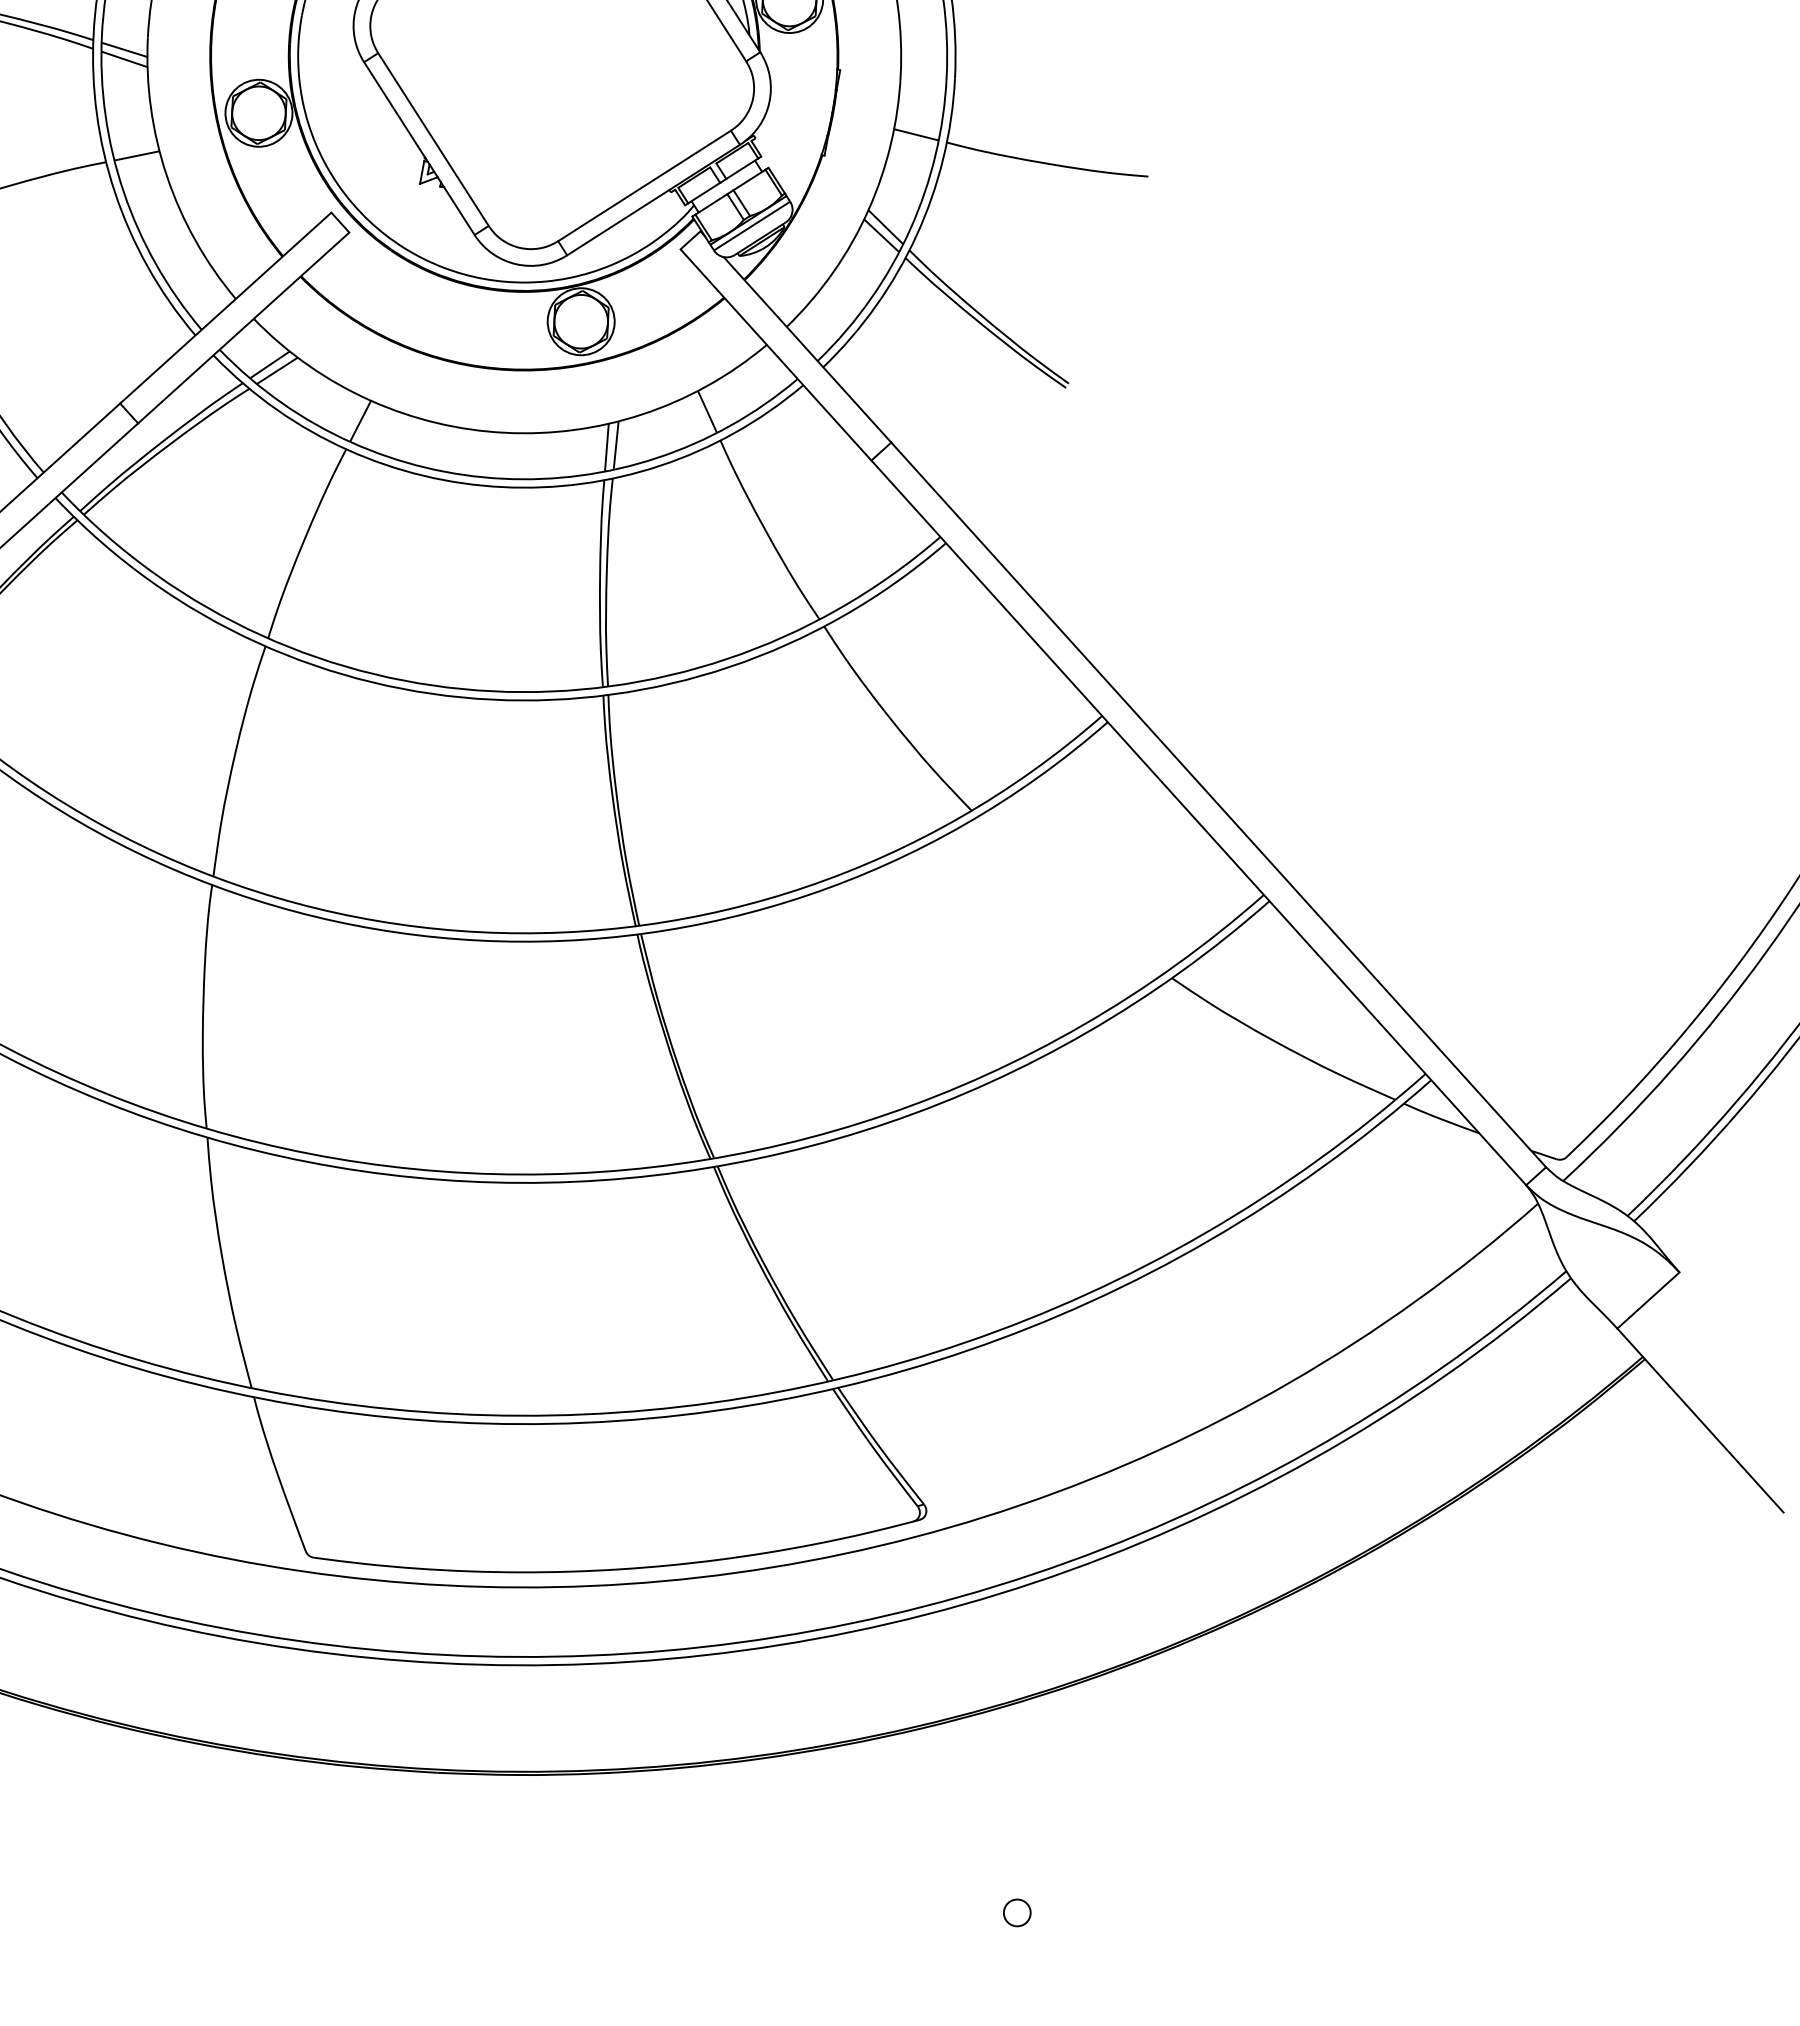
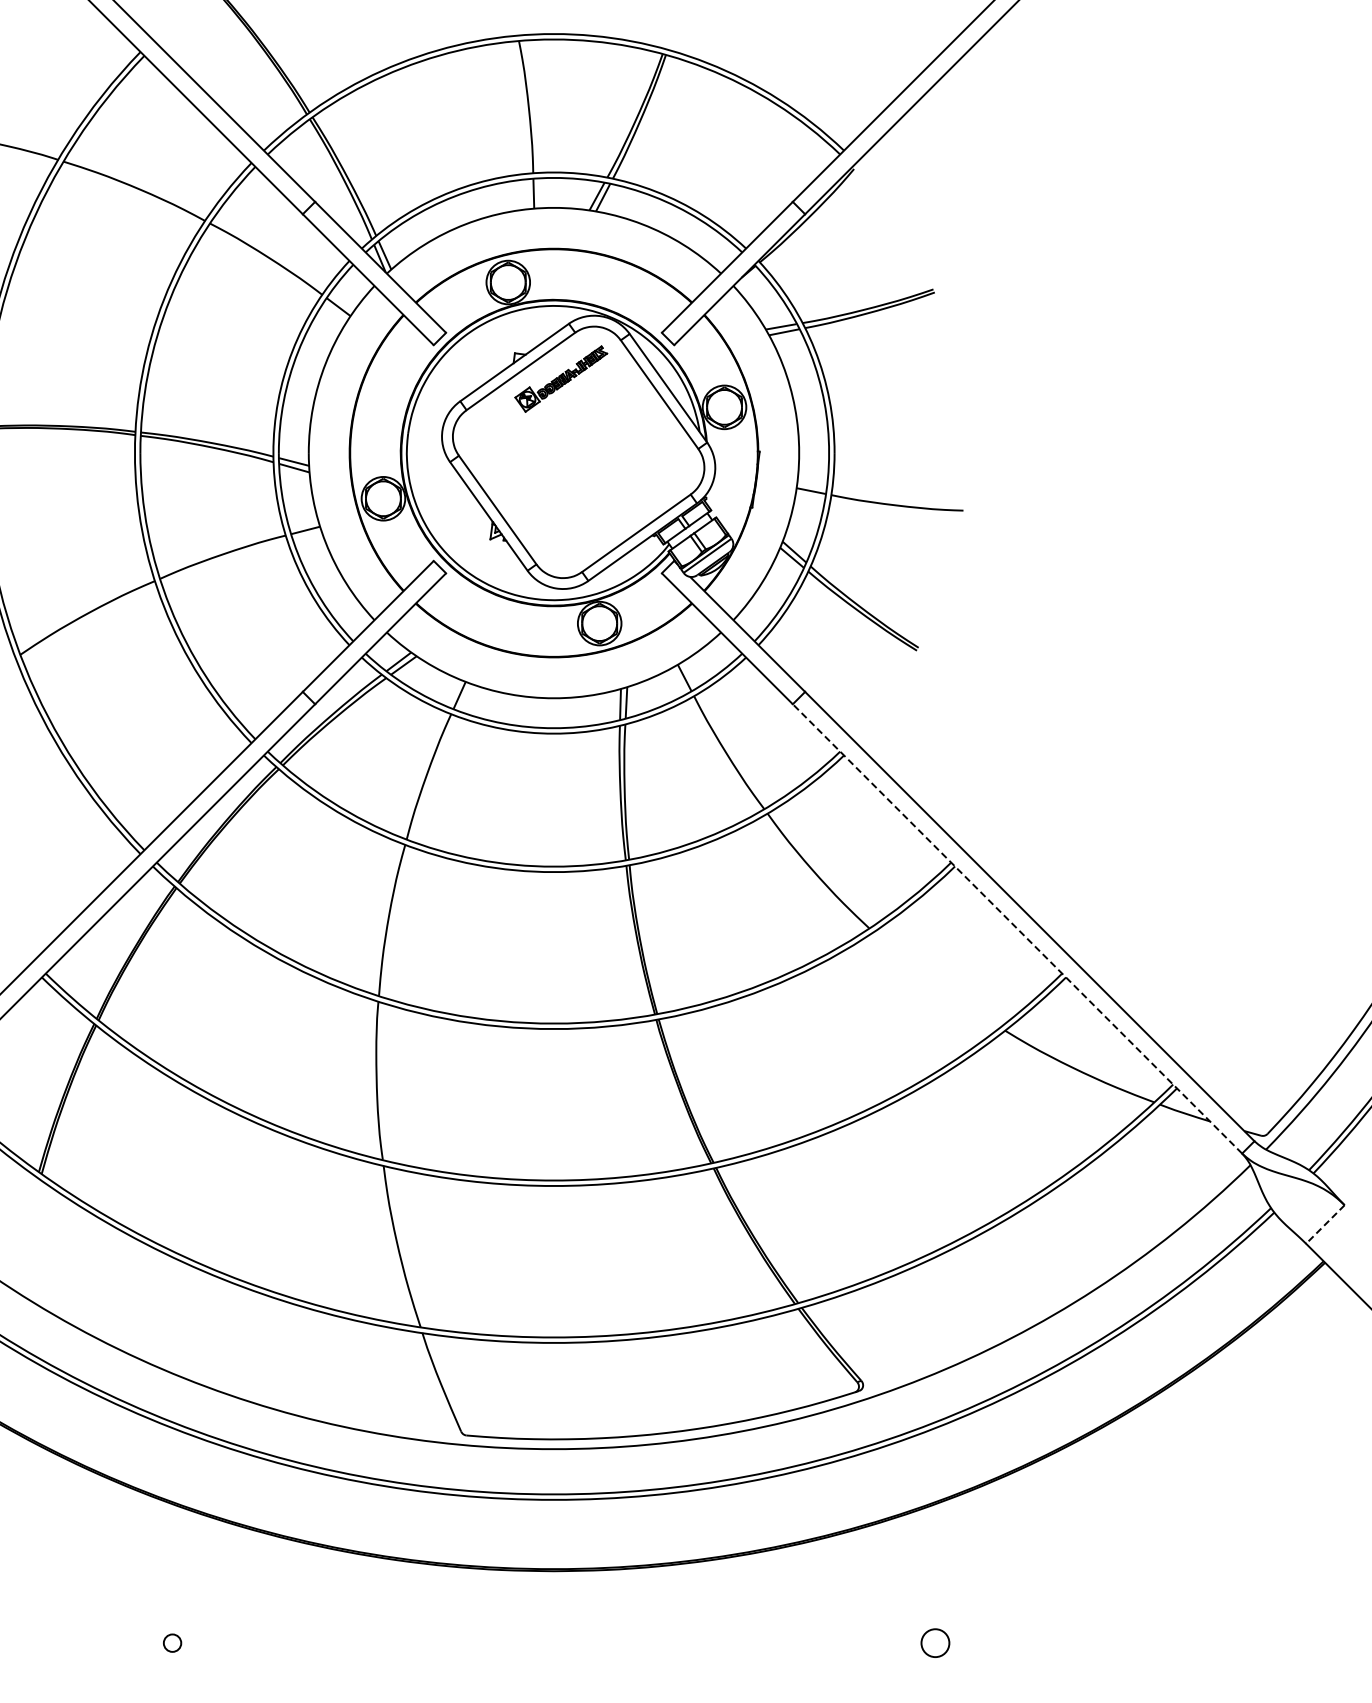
line: (1198, 822) -> (1017, 928), solid -> dashed
line: (1648, 1300) -> (1325, 1224), solid -> dashed
circle: (1017, 1911) -> (935, 1642), size x1.6

